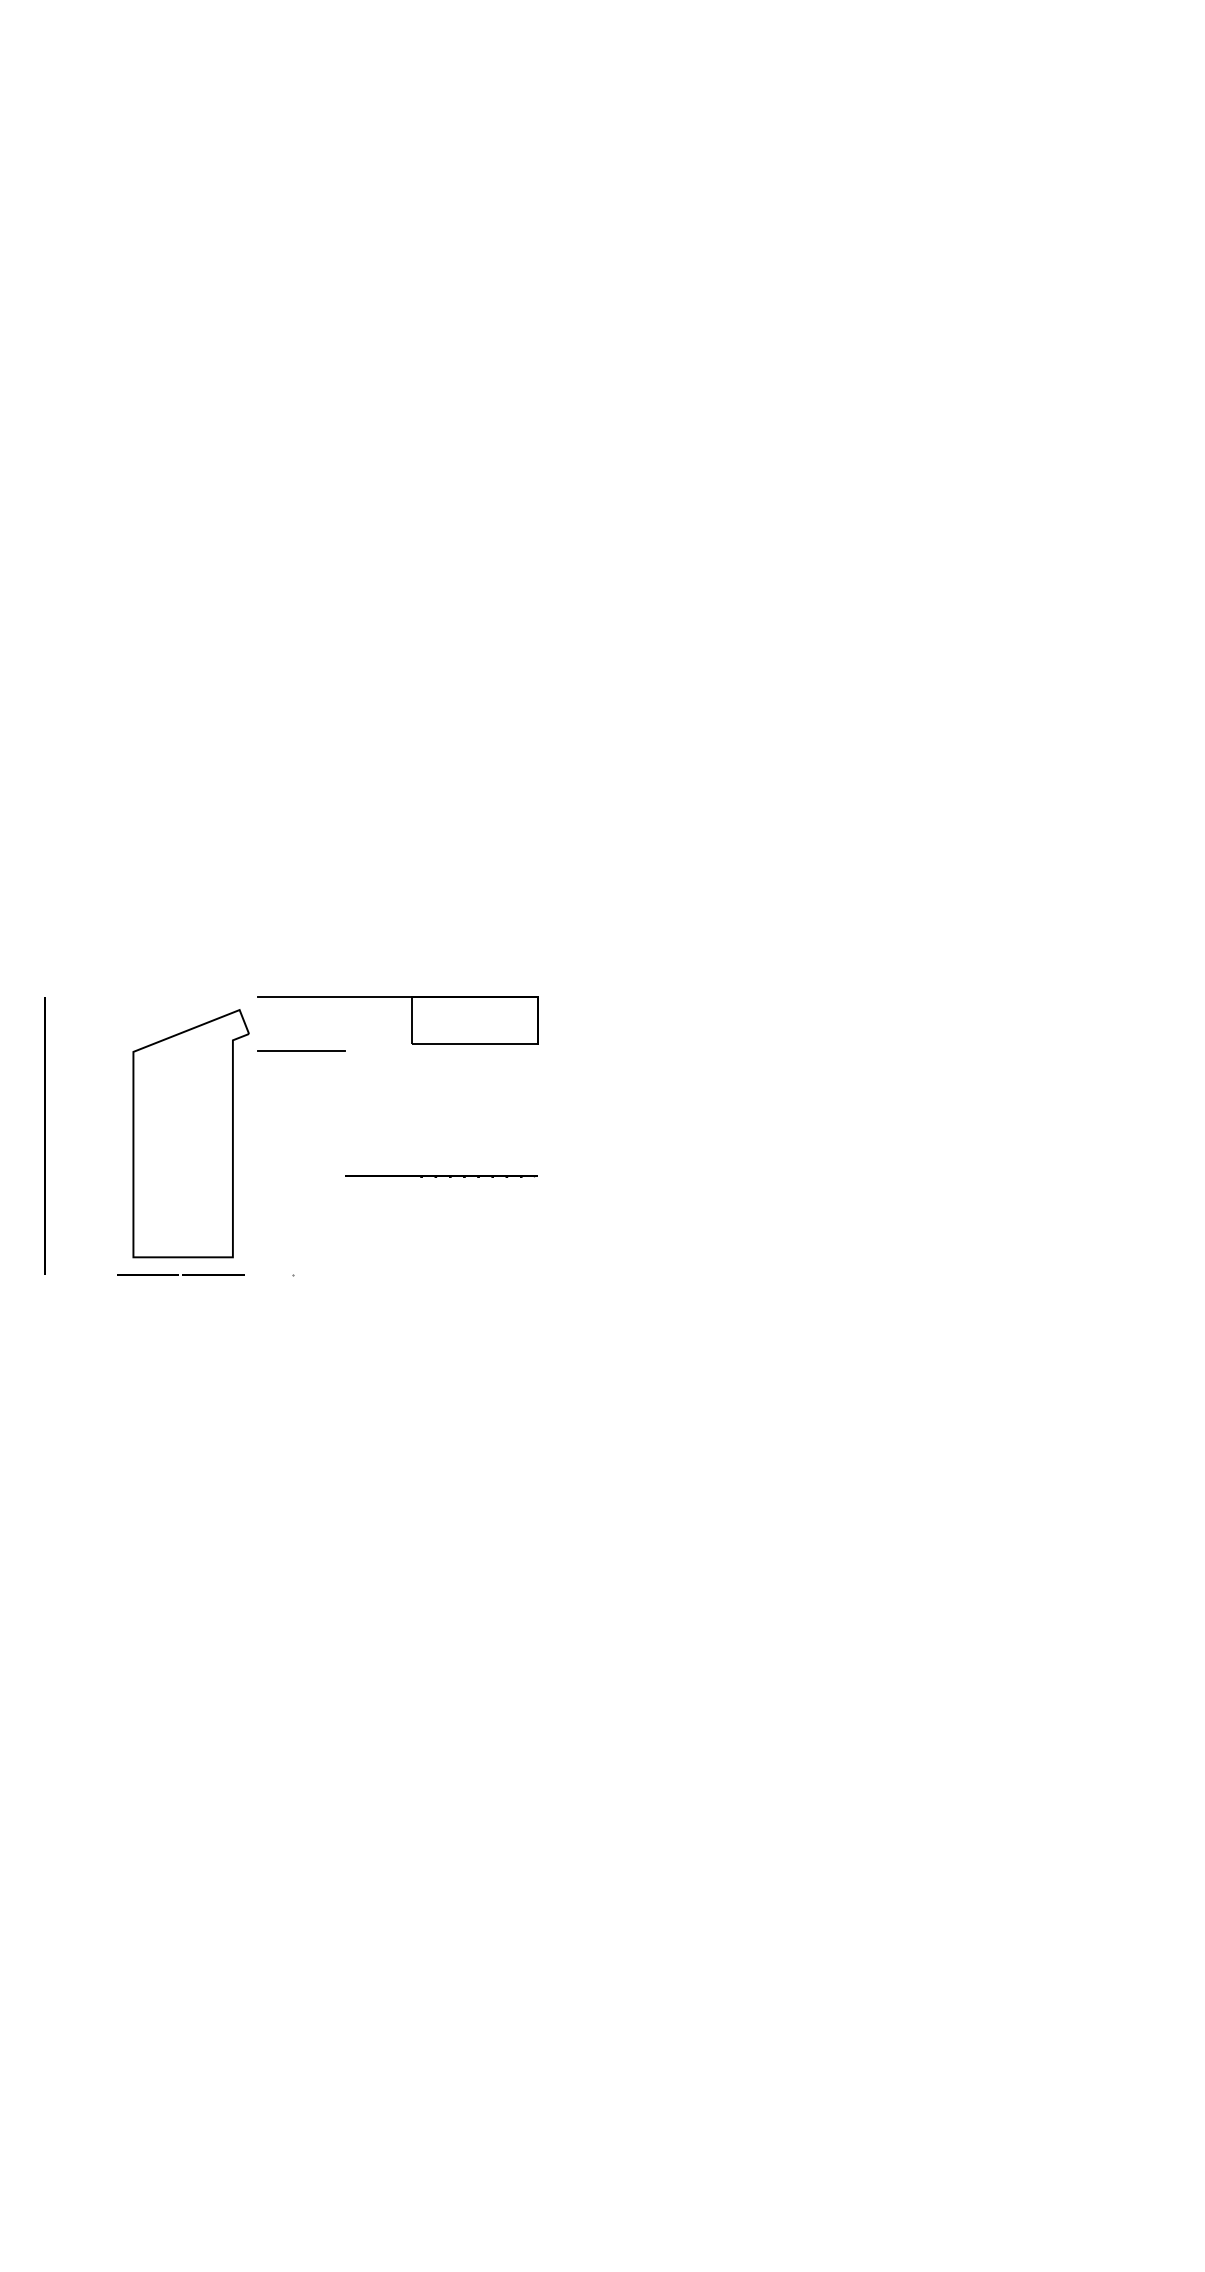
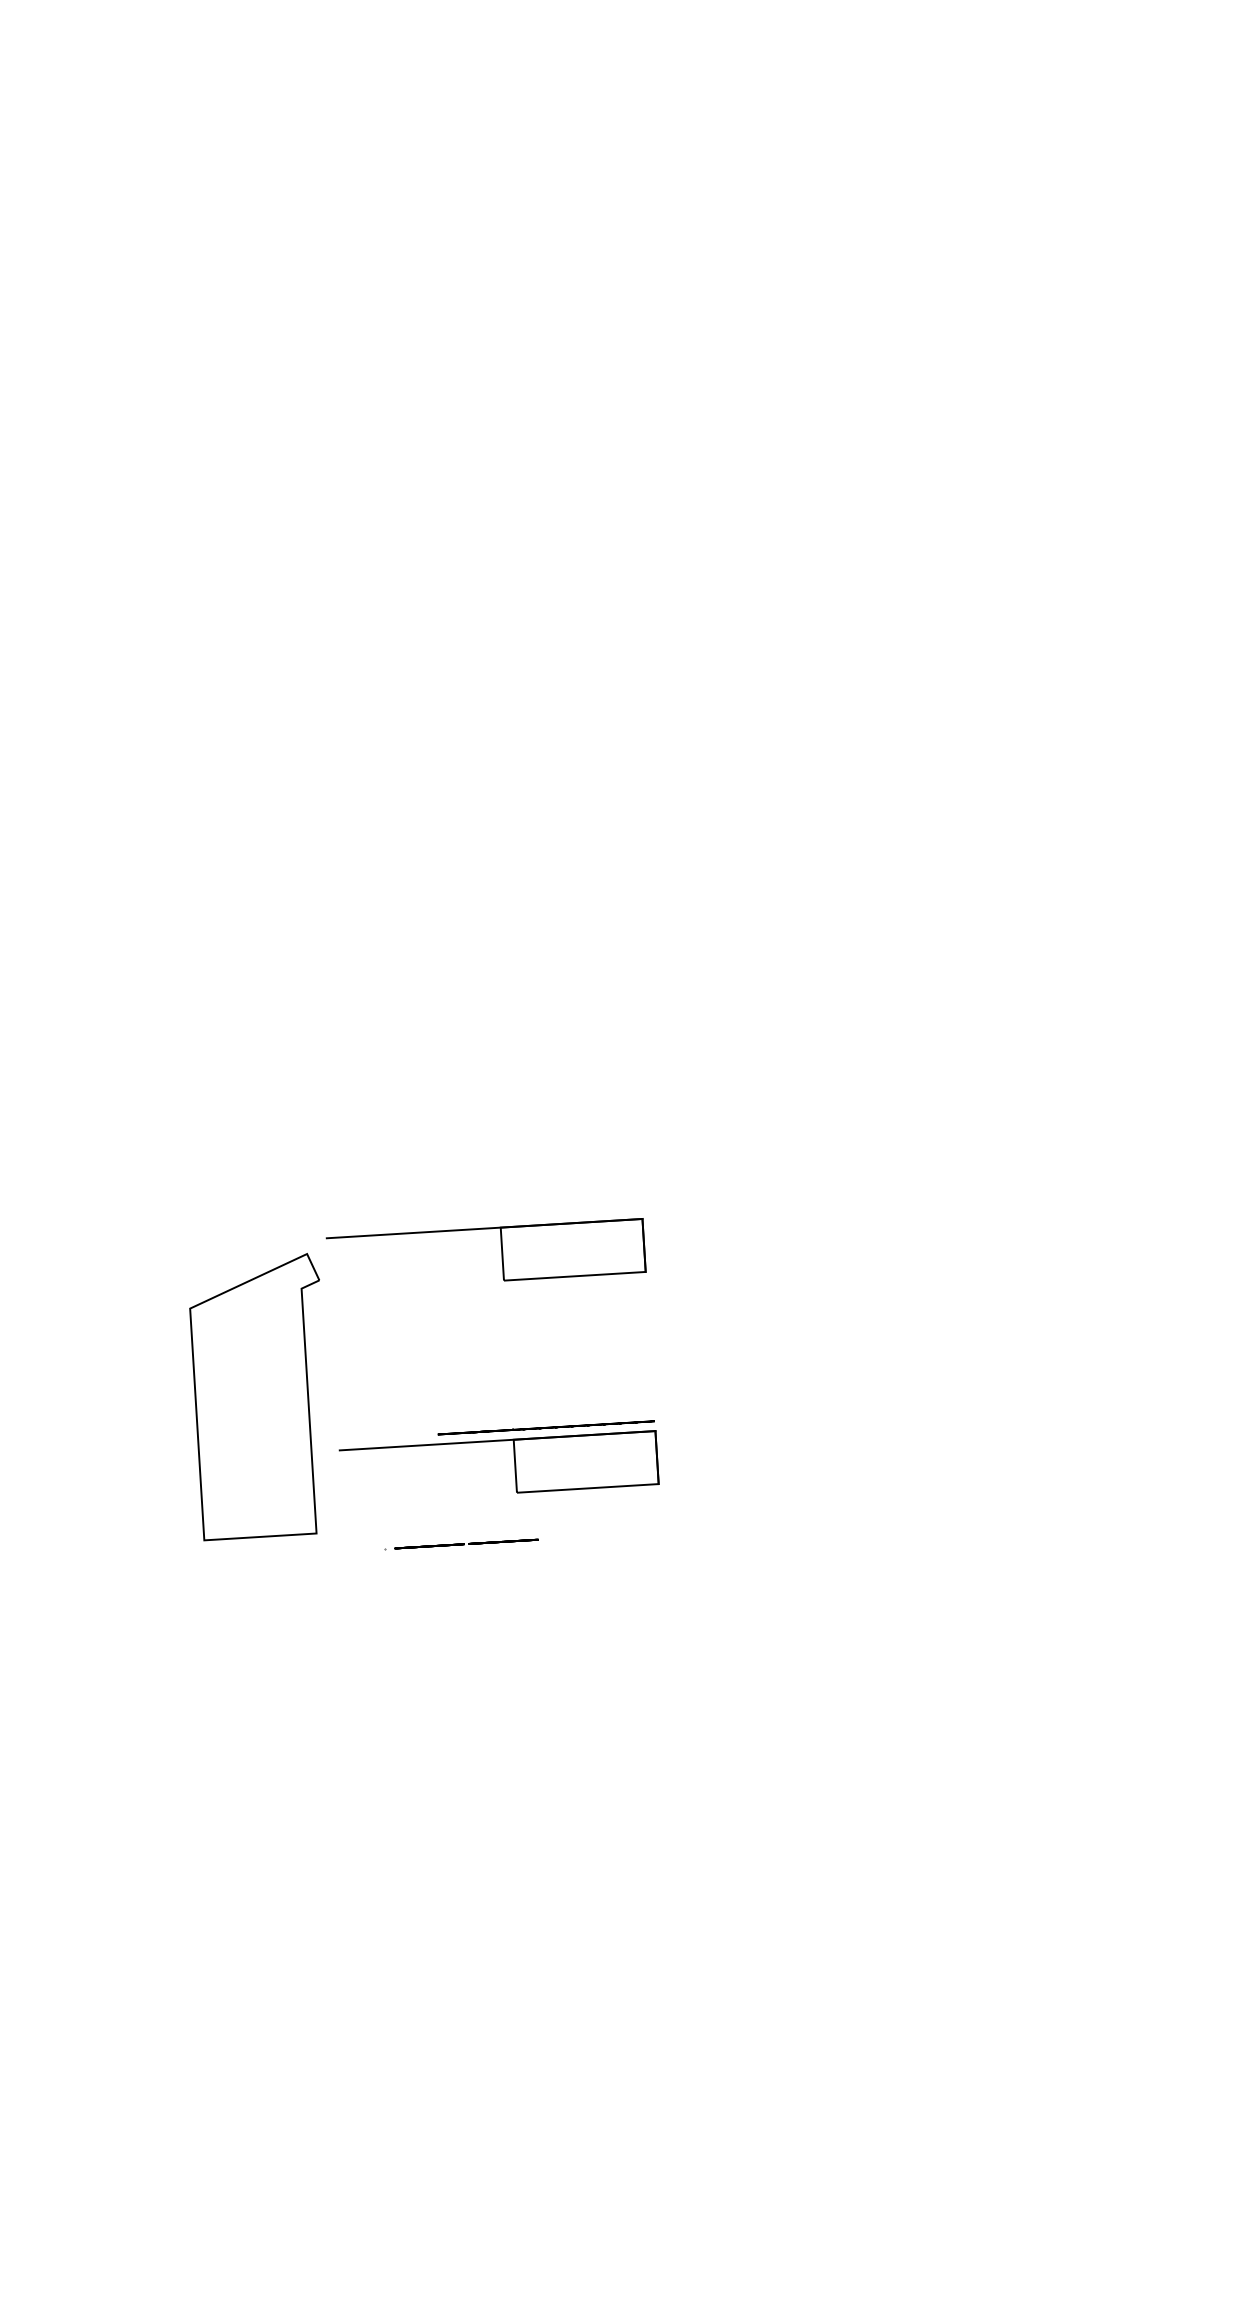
line: (301, 1050) -> (379, 1295), removed
line: (44, 1135) -> (95, 1409), removed
part: (411, 1208) -> (514, 1466), added
line: (178, 1274) -> (463, 1543), moved

